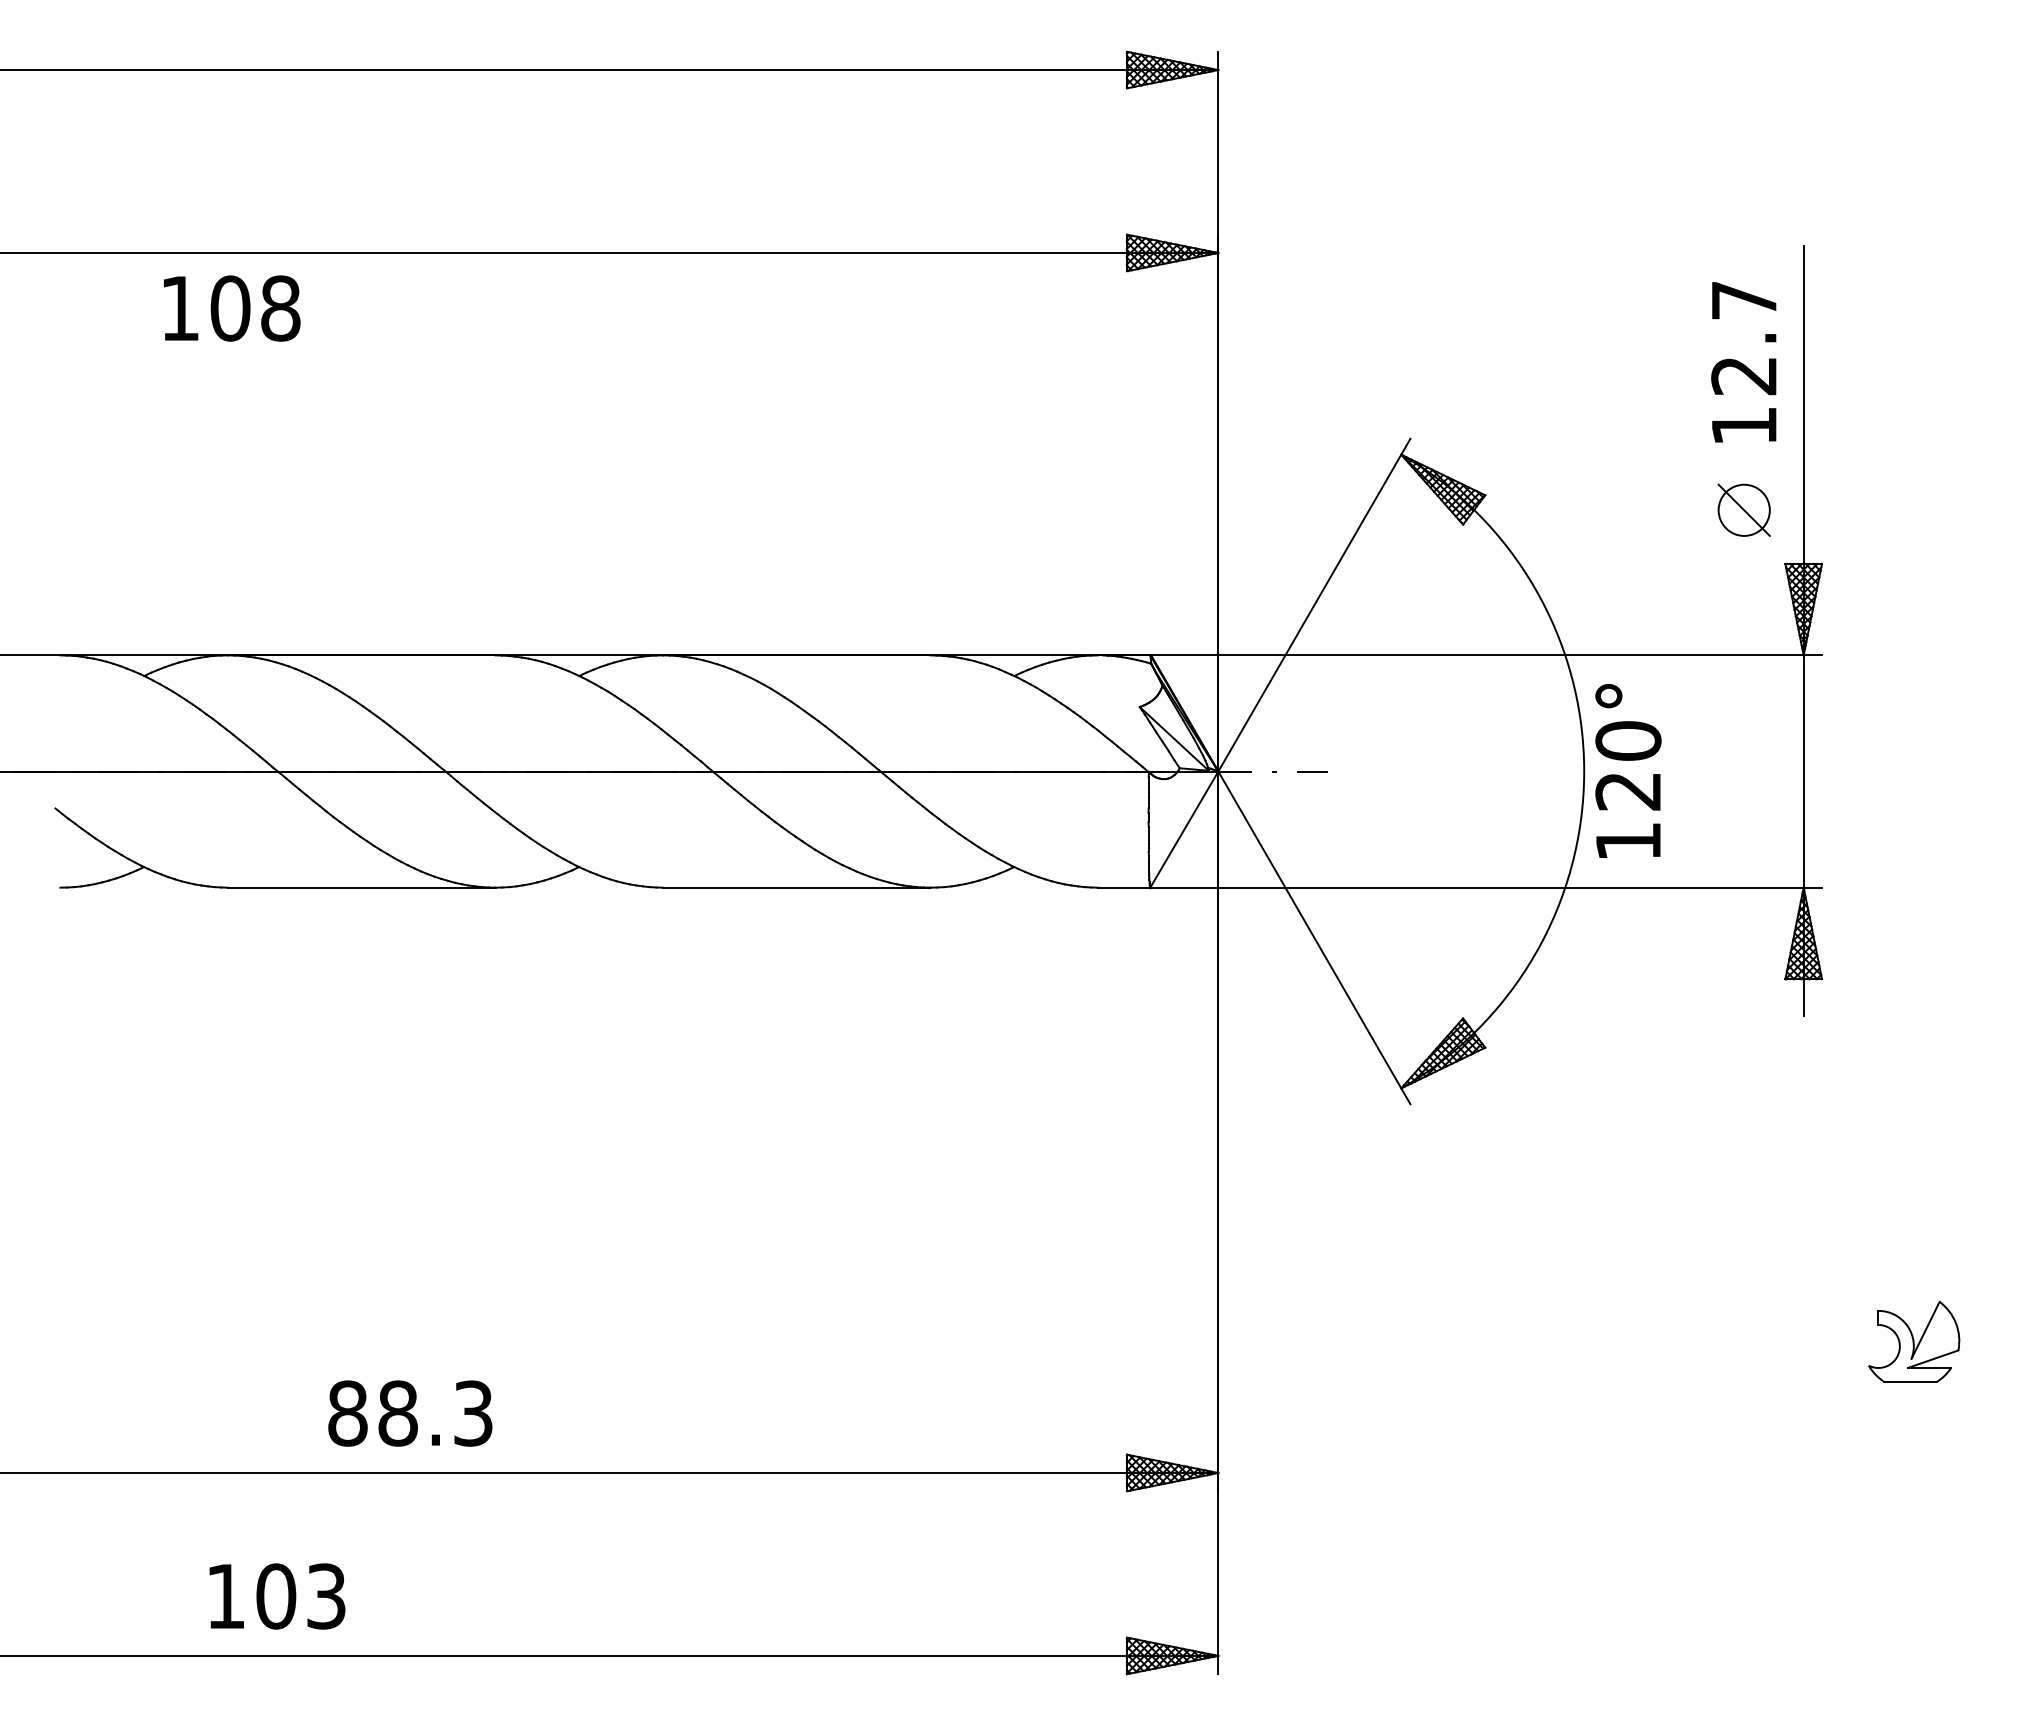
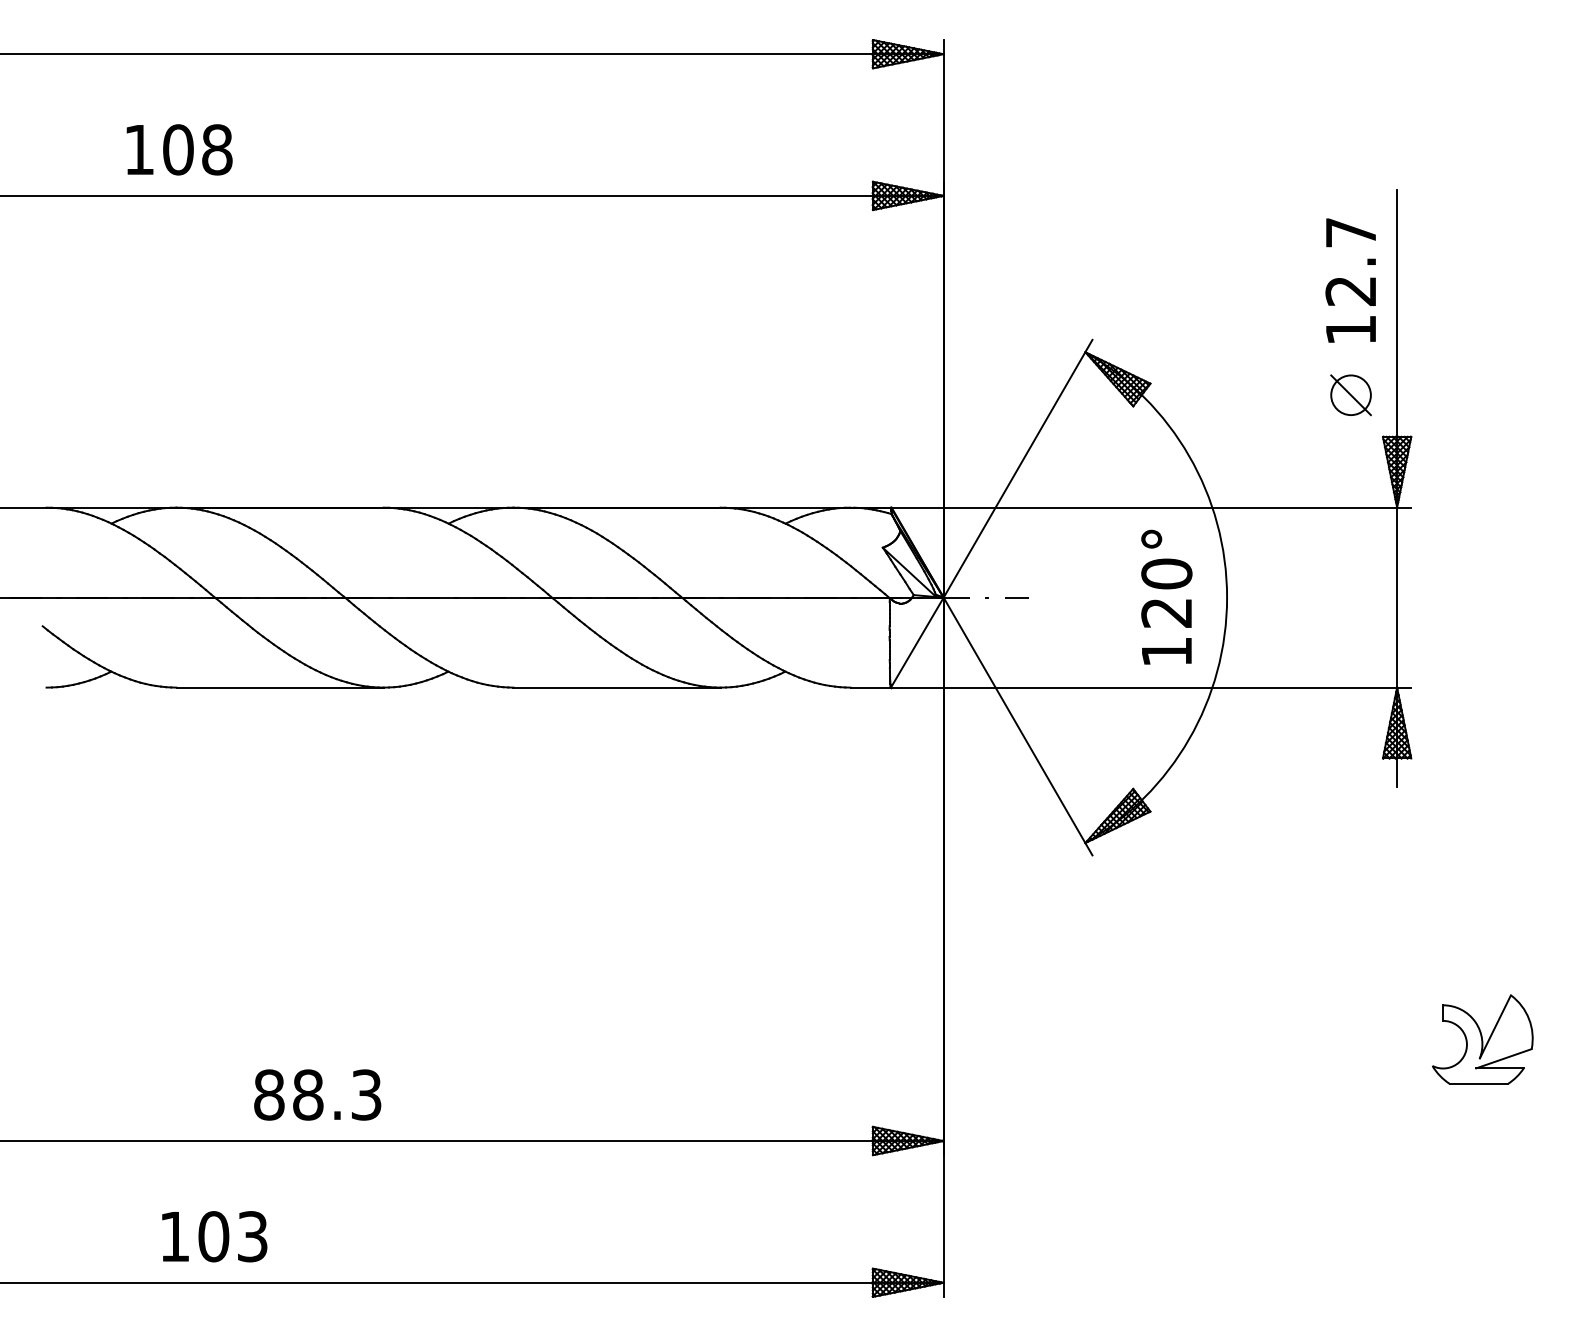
text: (232, 308) -> (179, 149), moved
text: (1628, 770) -> (1166, 596), moved
part: (1913, 1341) -> (1482, 1039), size x1.43

